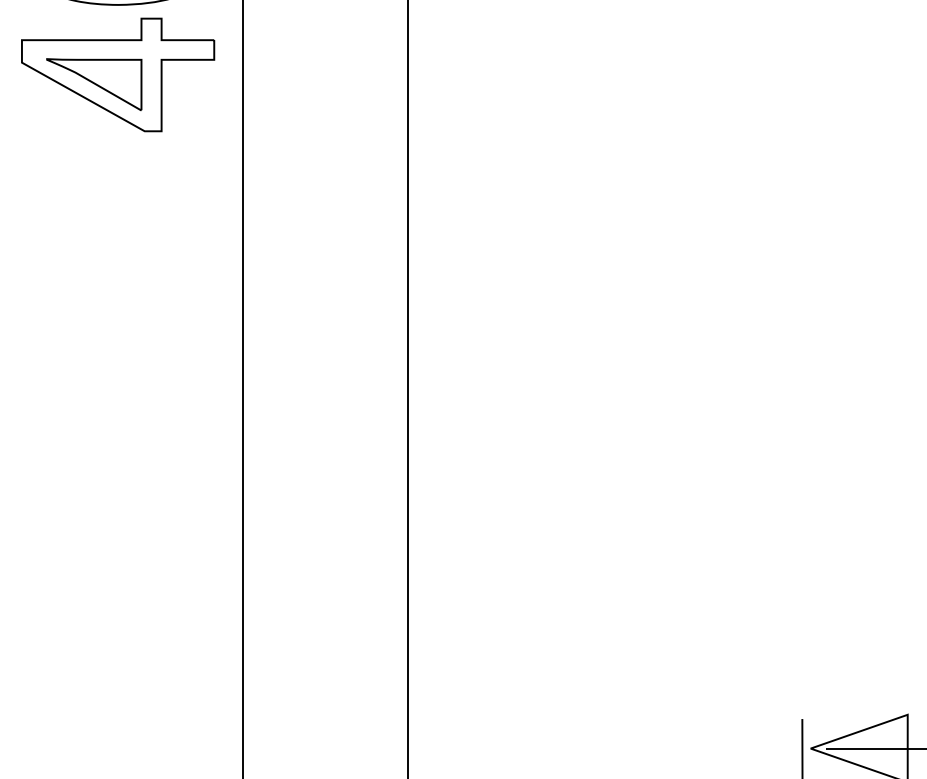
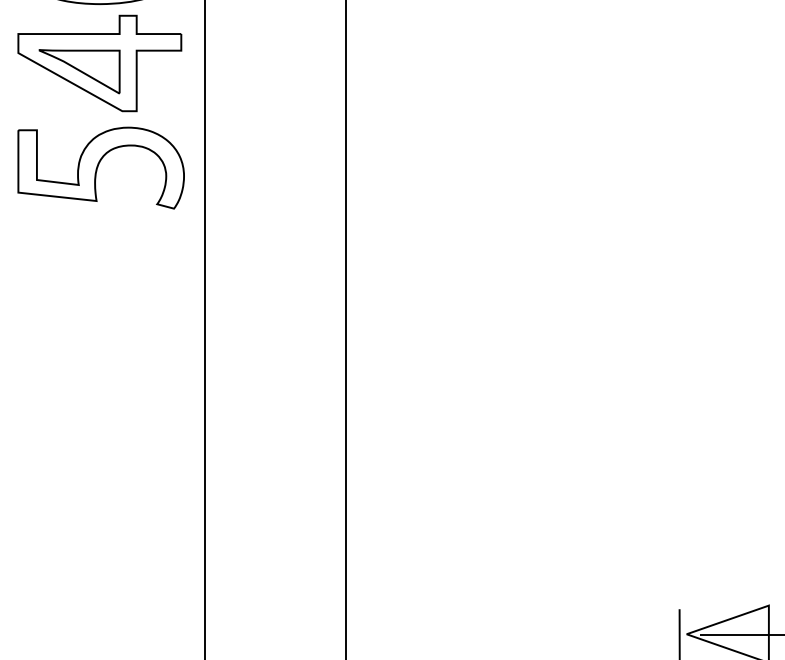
part: (119, 198) -> (101, 168), added

